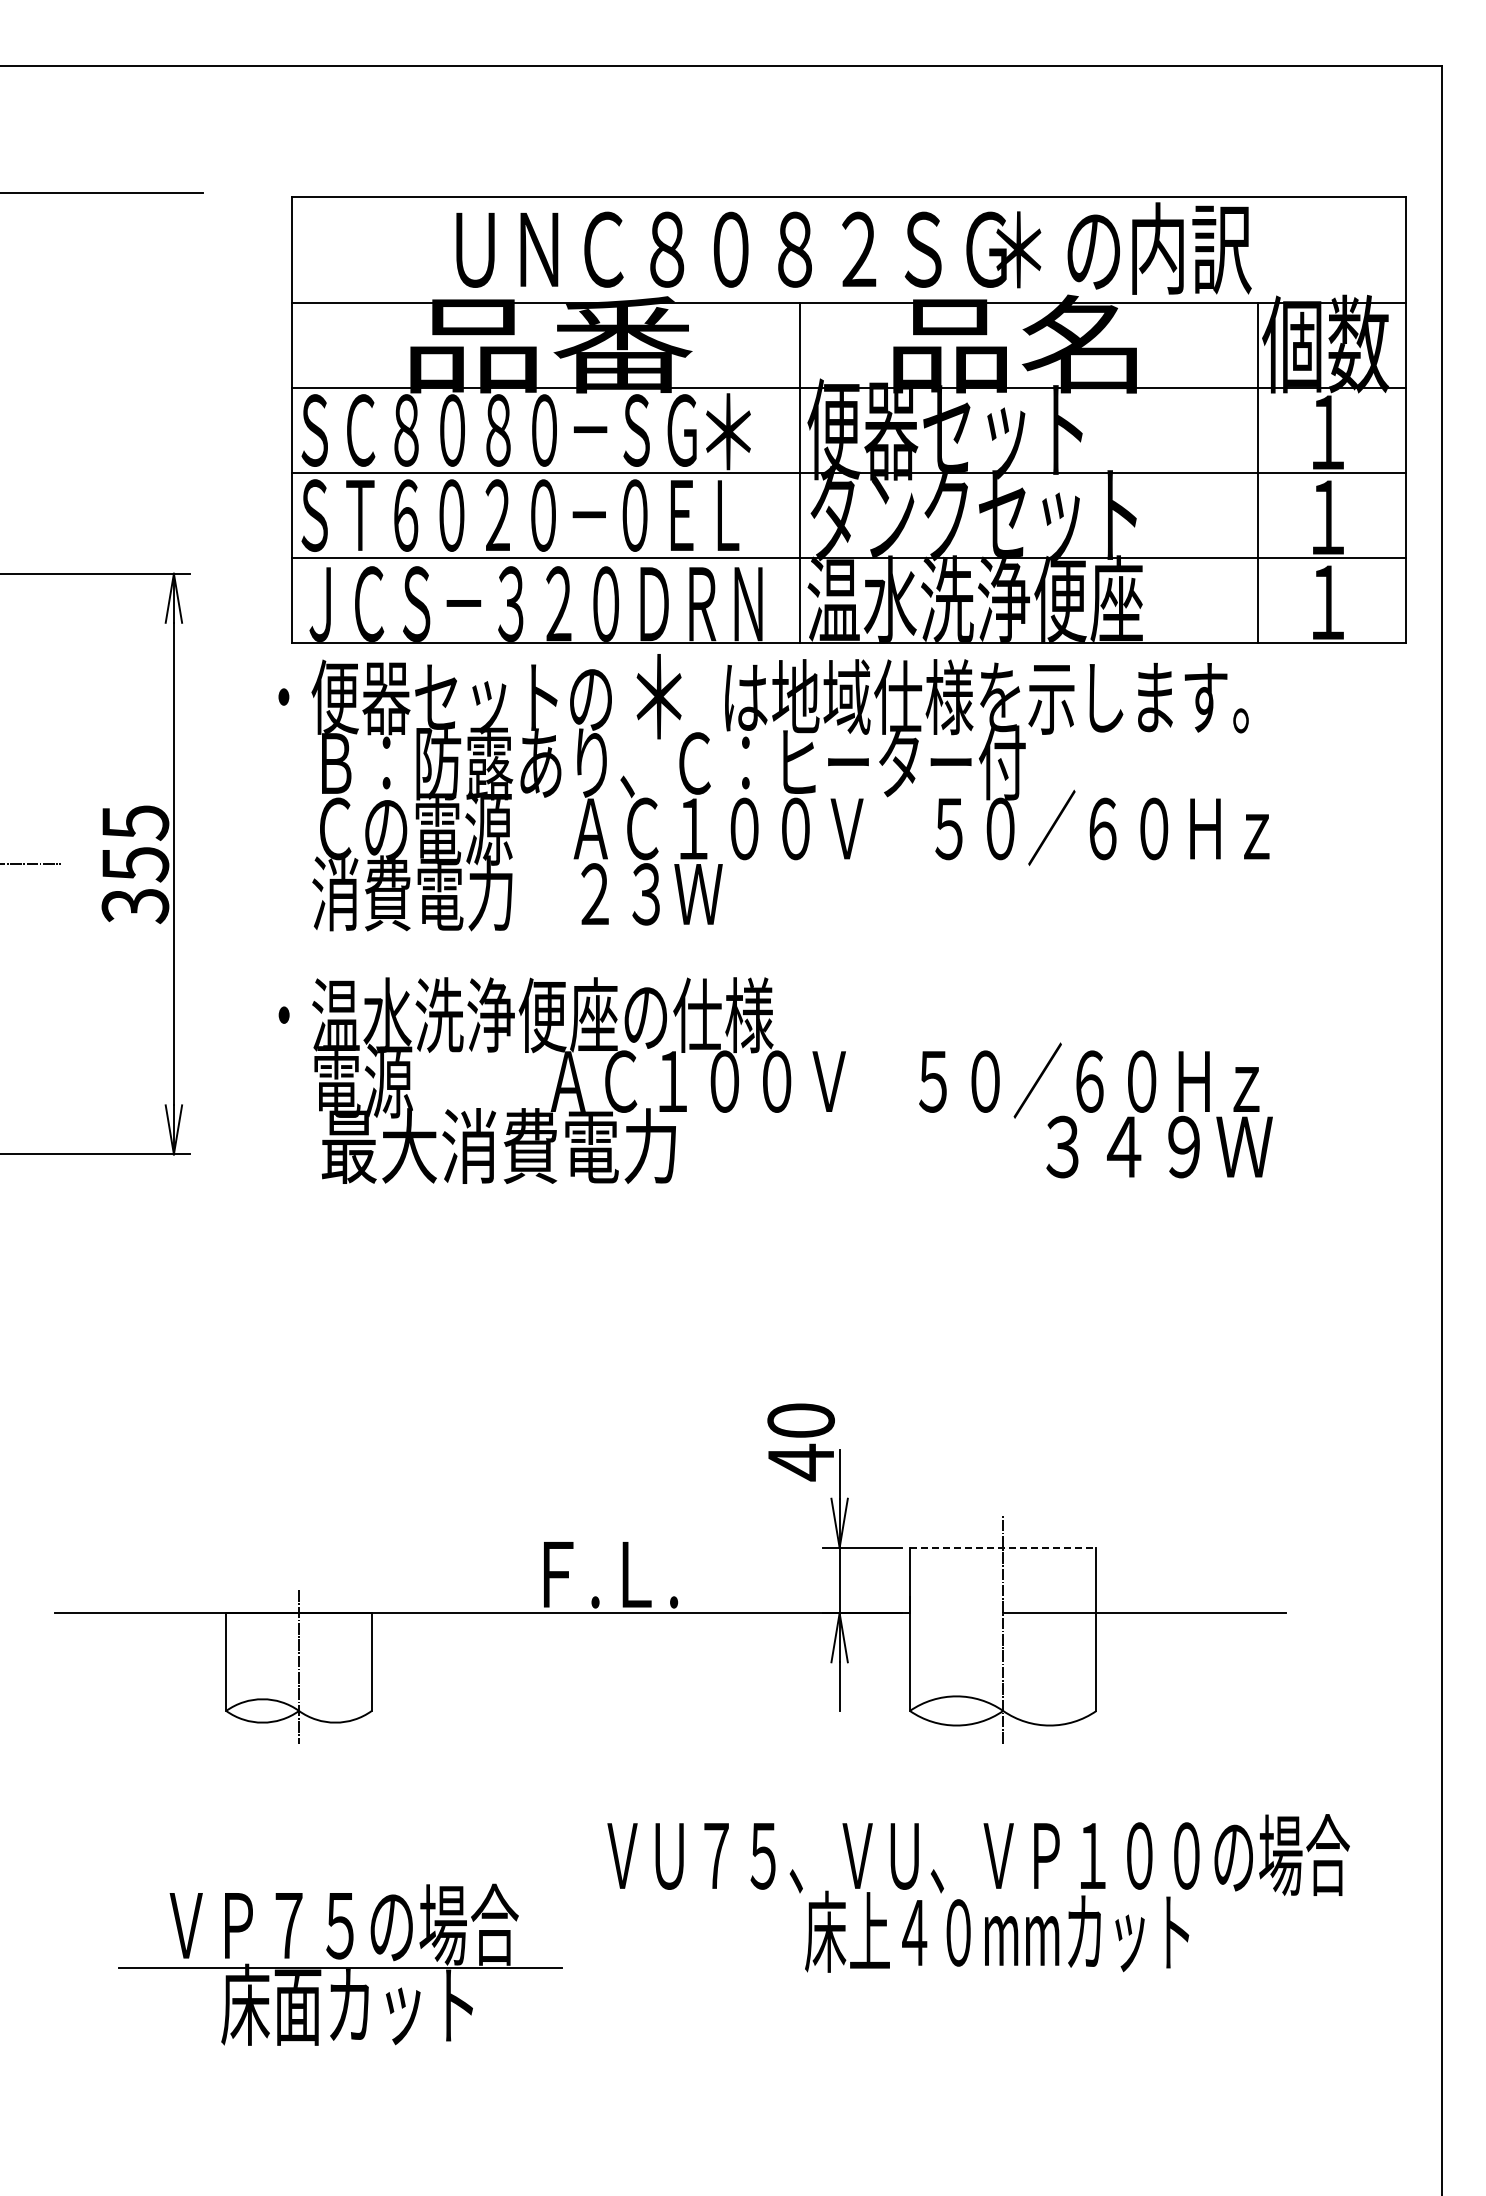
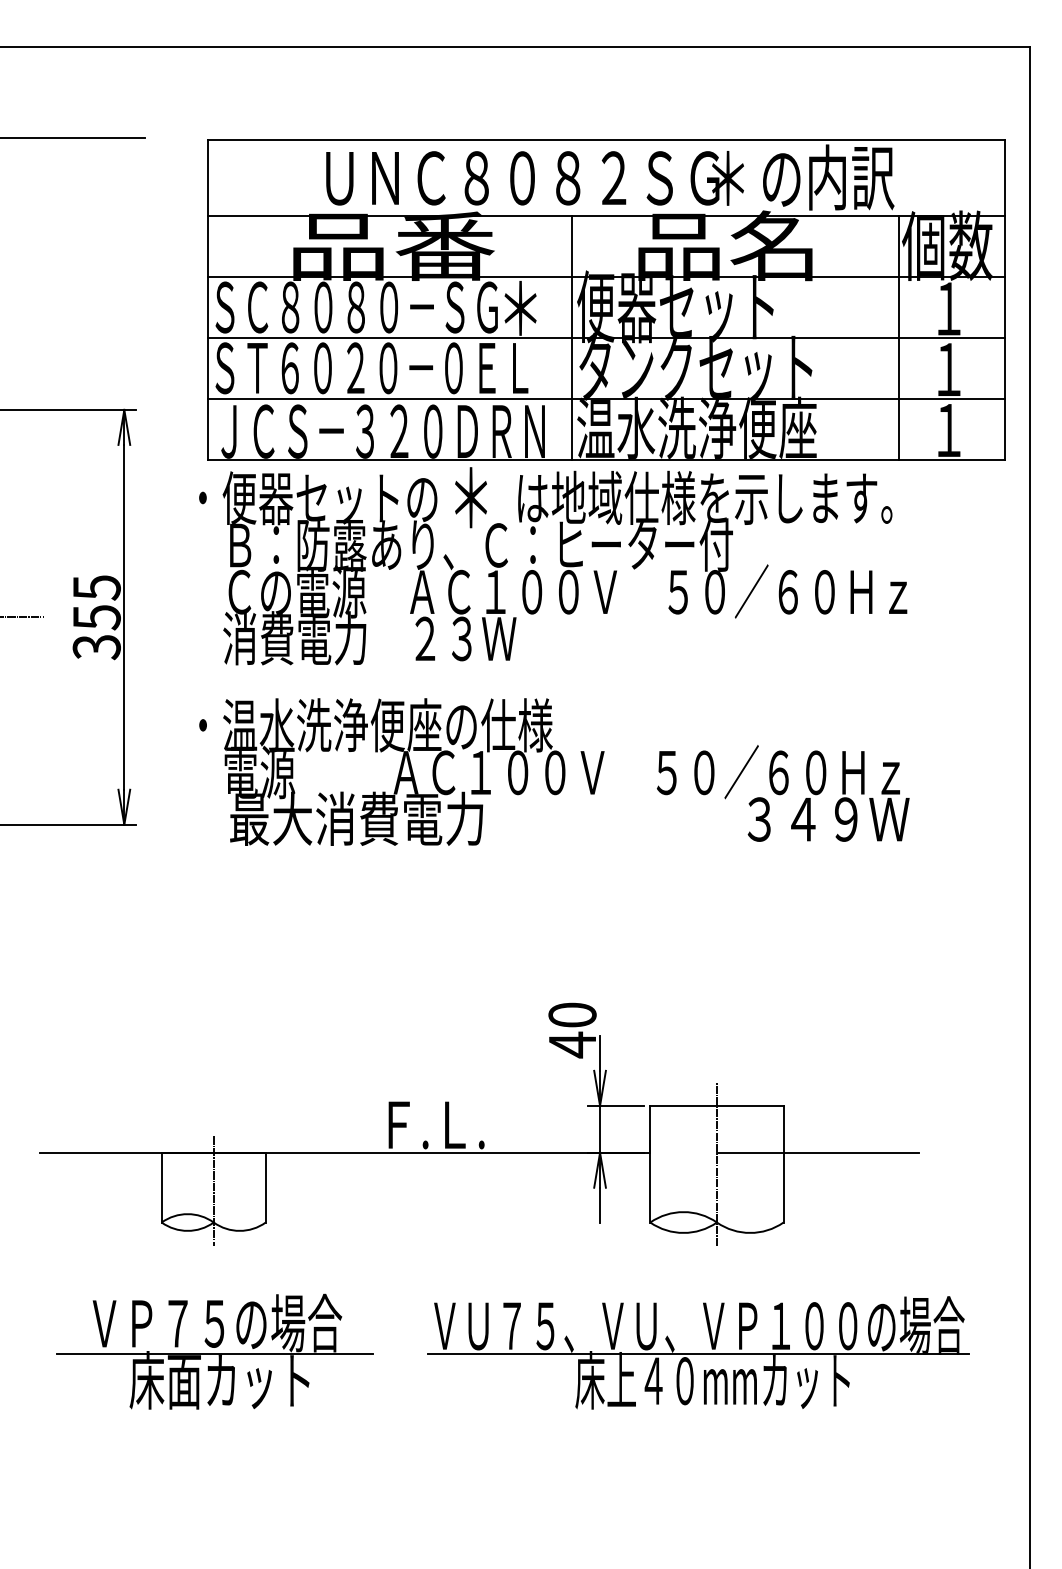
line: (1003, 1547) -> (717, 1105), dashed -> solid
line: (977, 1894) -> (698, 1353), added
part: (340, 1964) -> (214, 1351), moved

